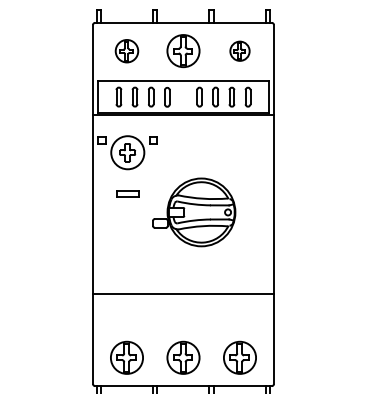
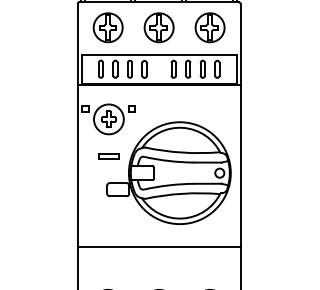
part: (126, 51) -> (107, 28), size x1.43
part: (239, 51) -> (209, 28), size x1.67
part: (193, 212) -> (168, 173), size x1.67

